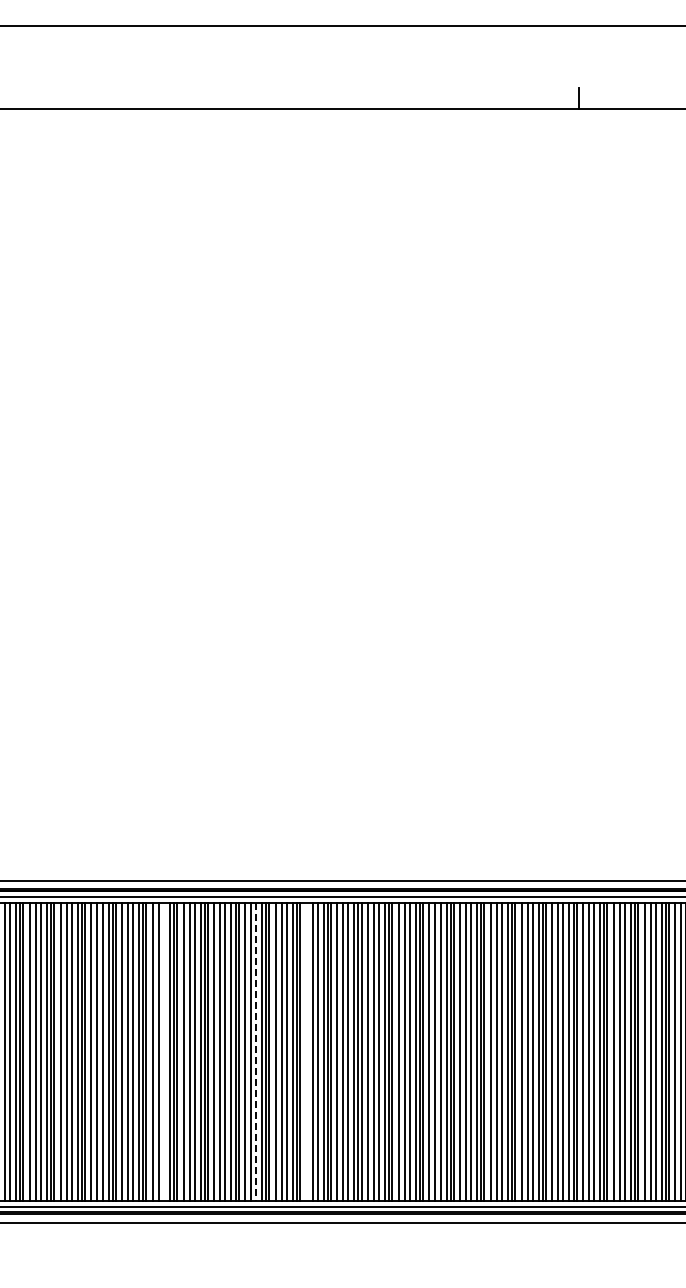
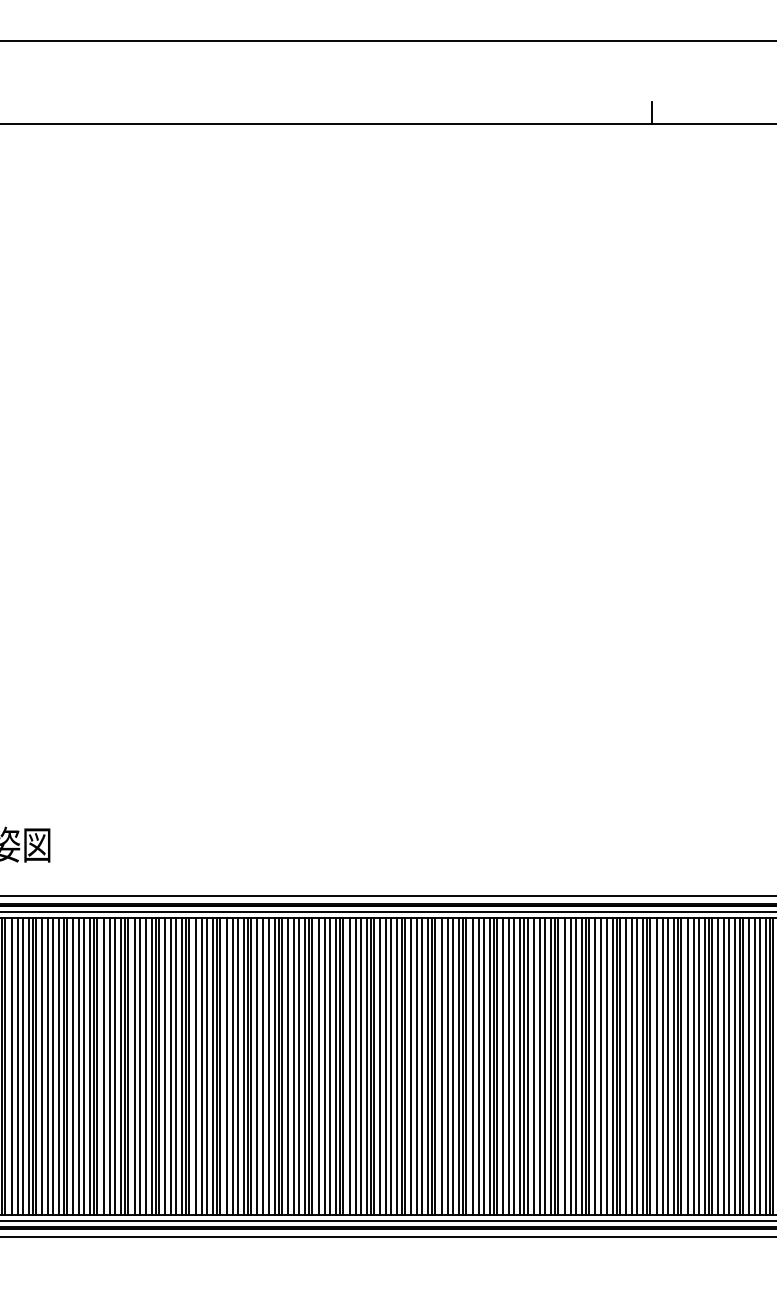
line: (163, 1051) -> (237, 1066), added
line: (255, 1051) -> (329, 1066), dashed -> solid
line: (306, 1051) -> (380, 1066), added

